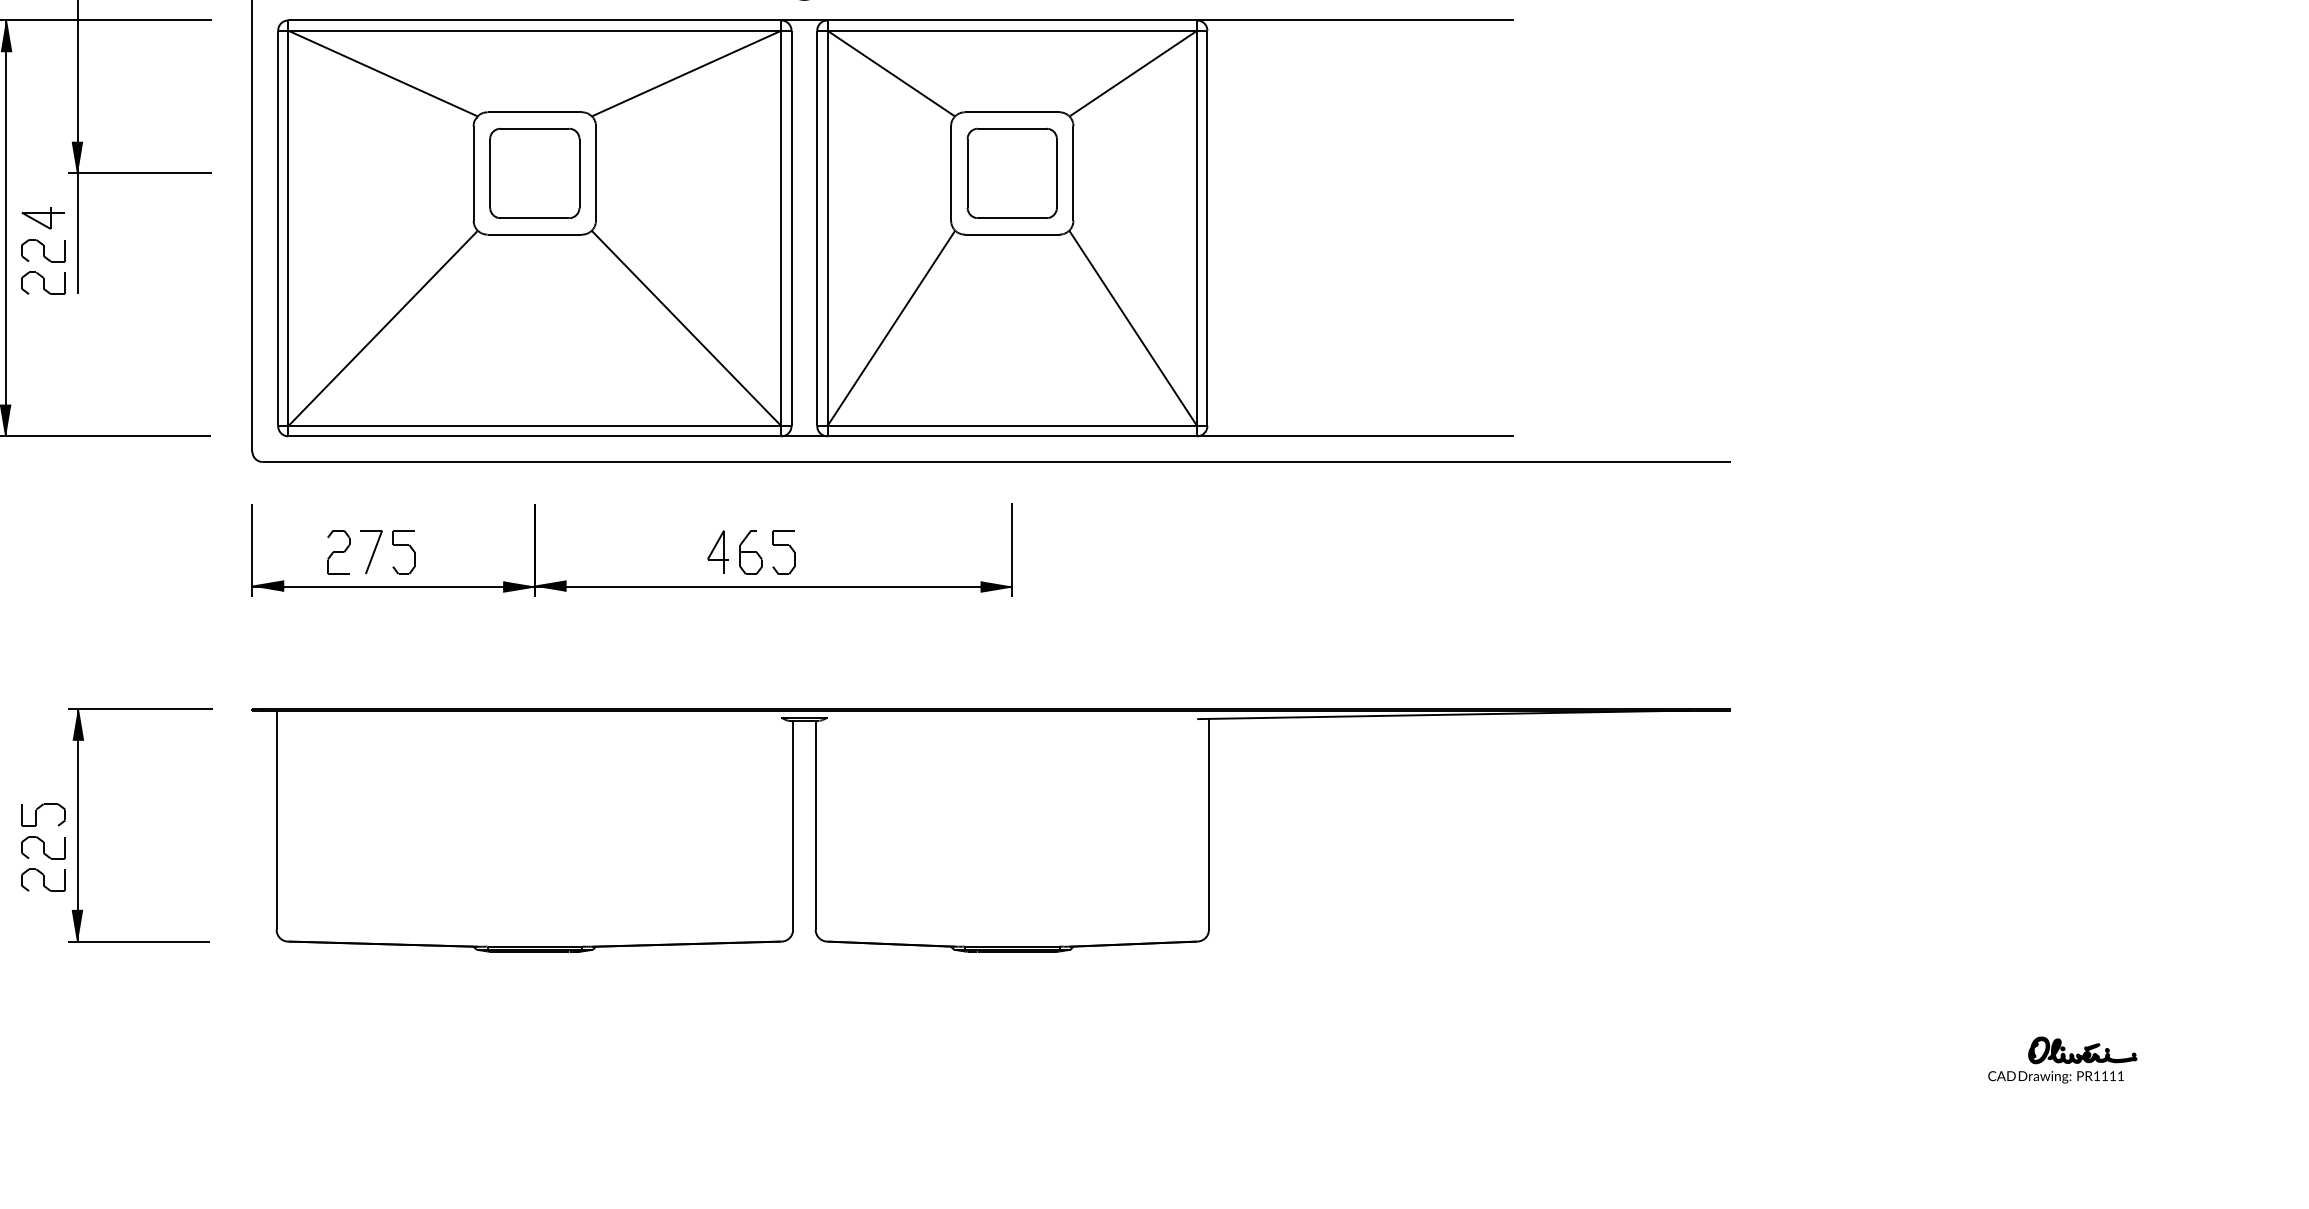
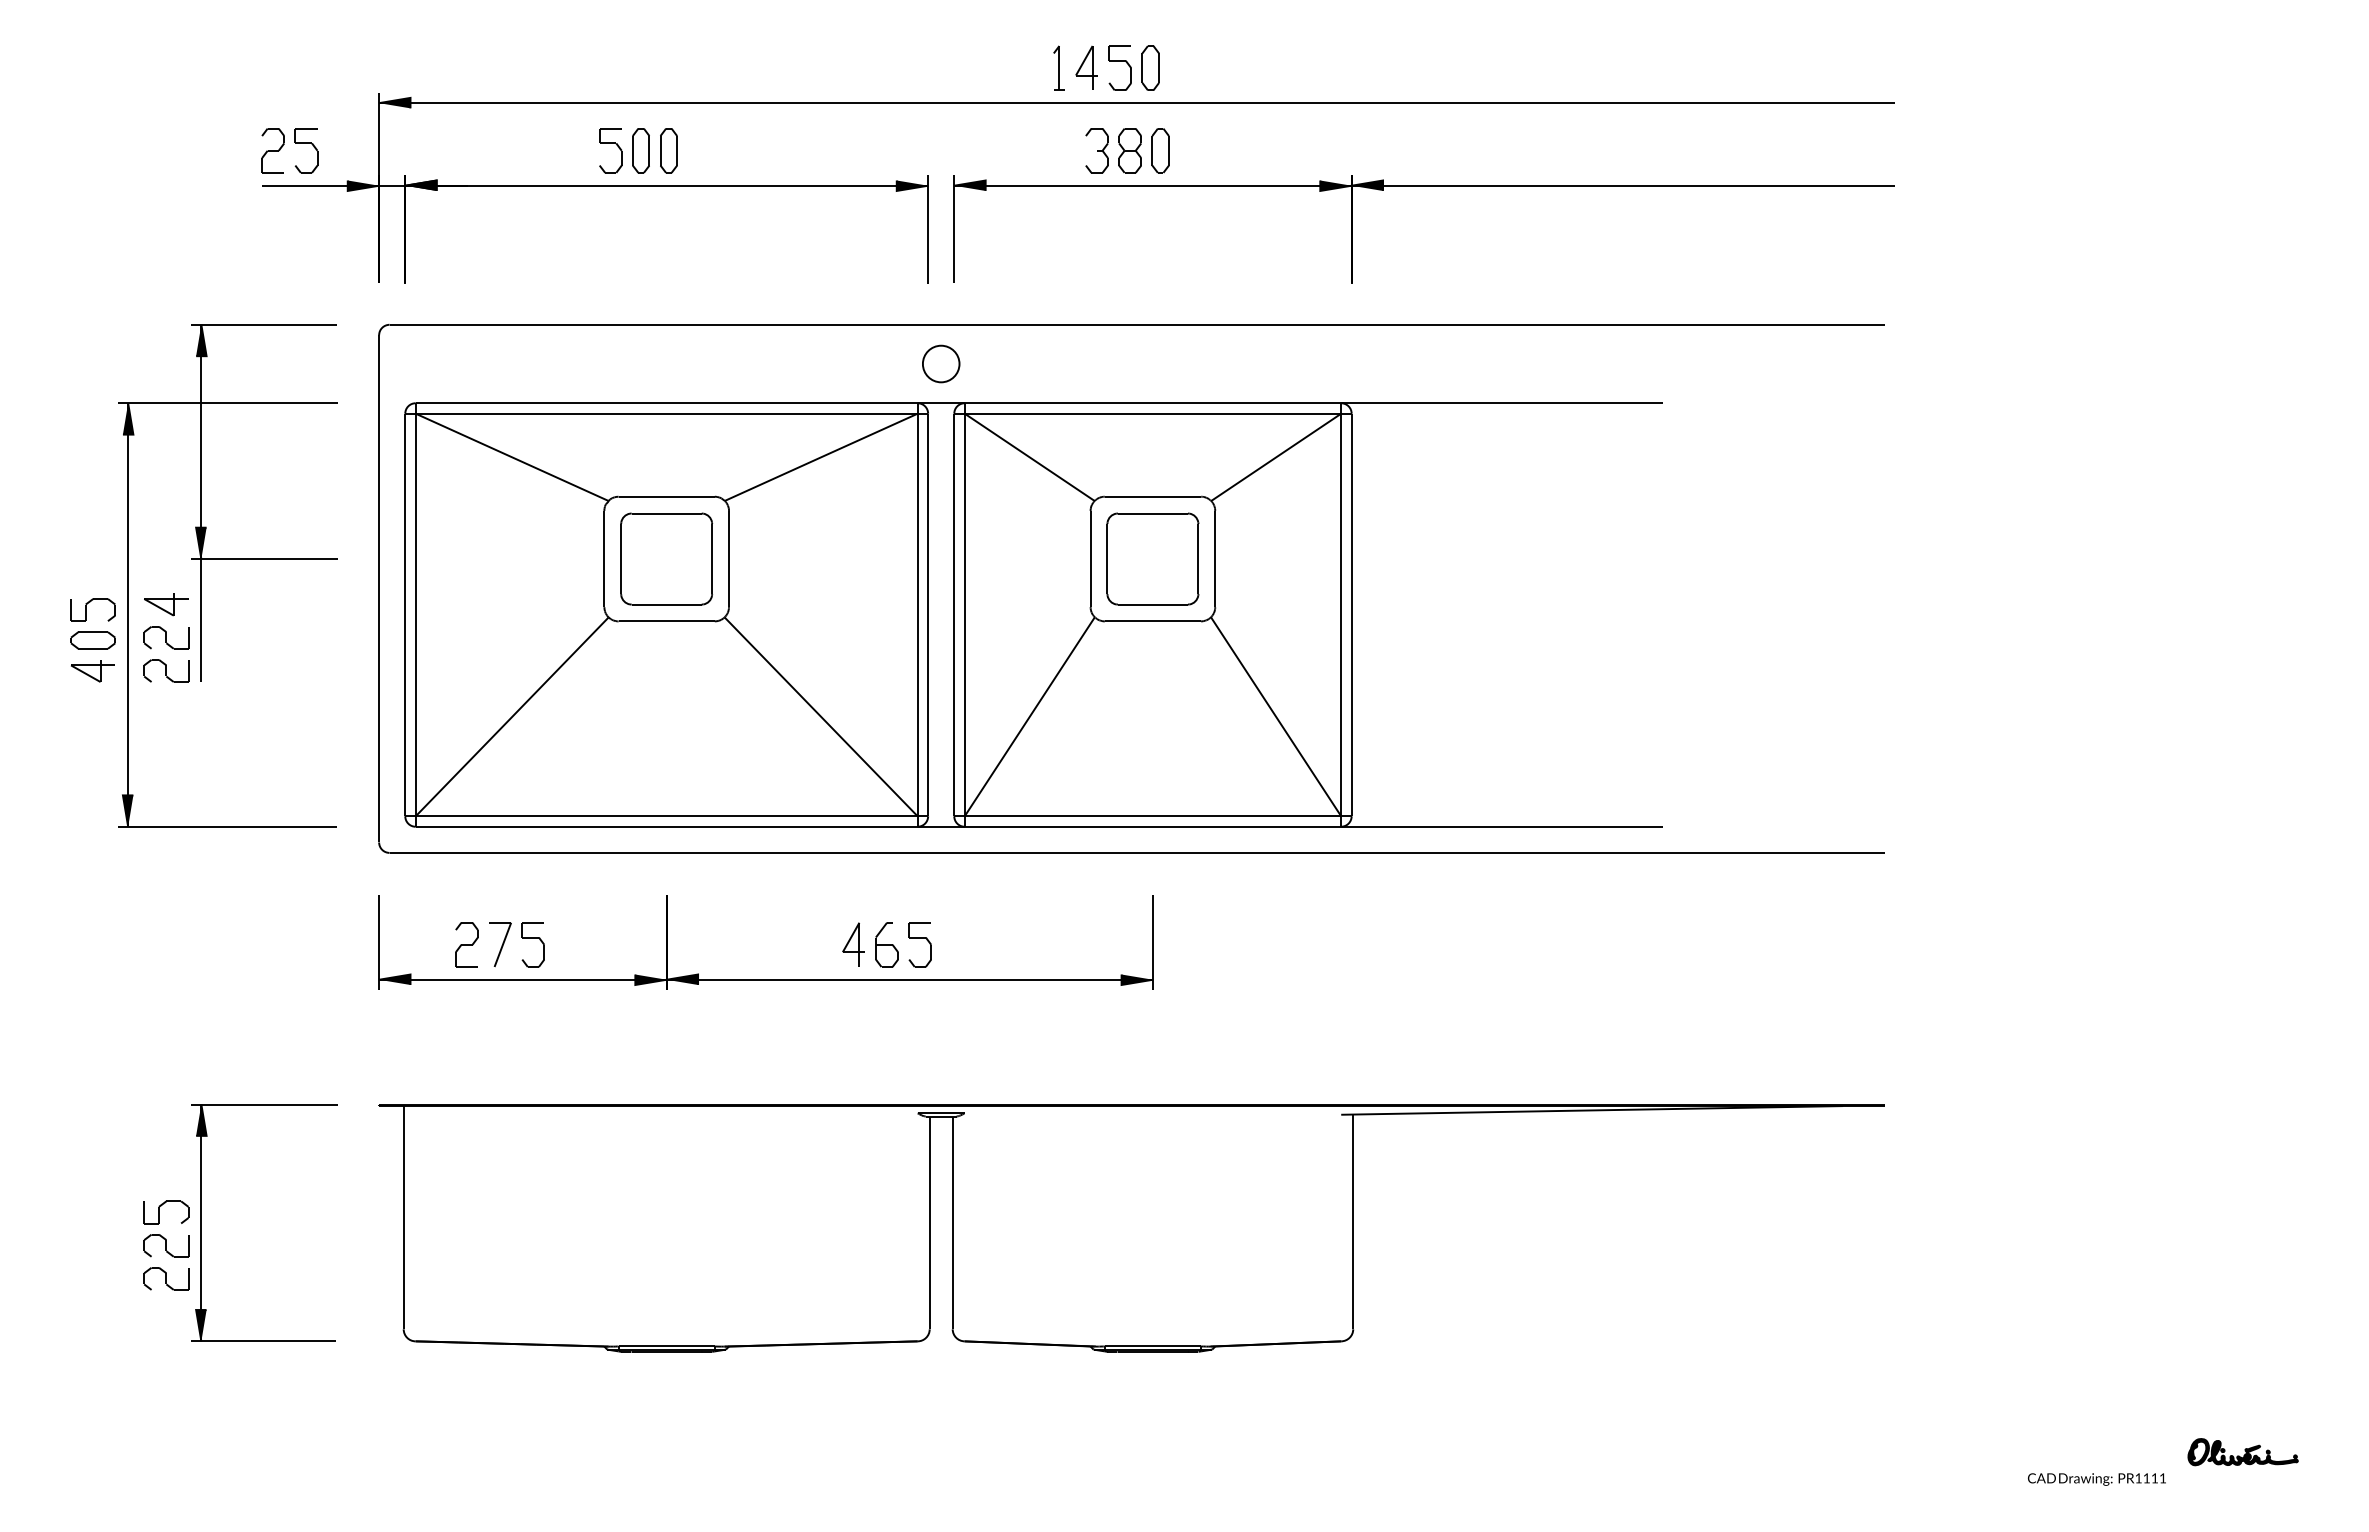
text: (2055, 1077) -> (2096, 1479), moved

